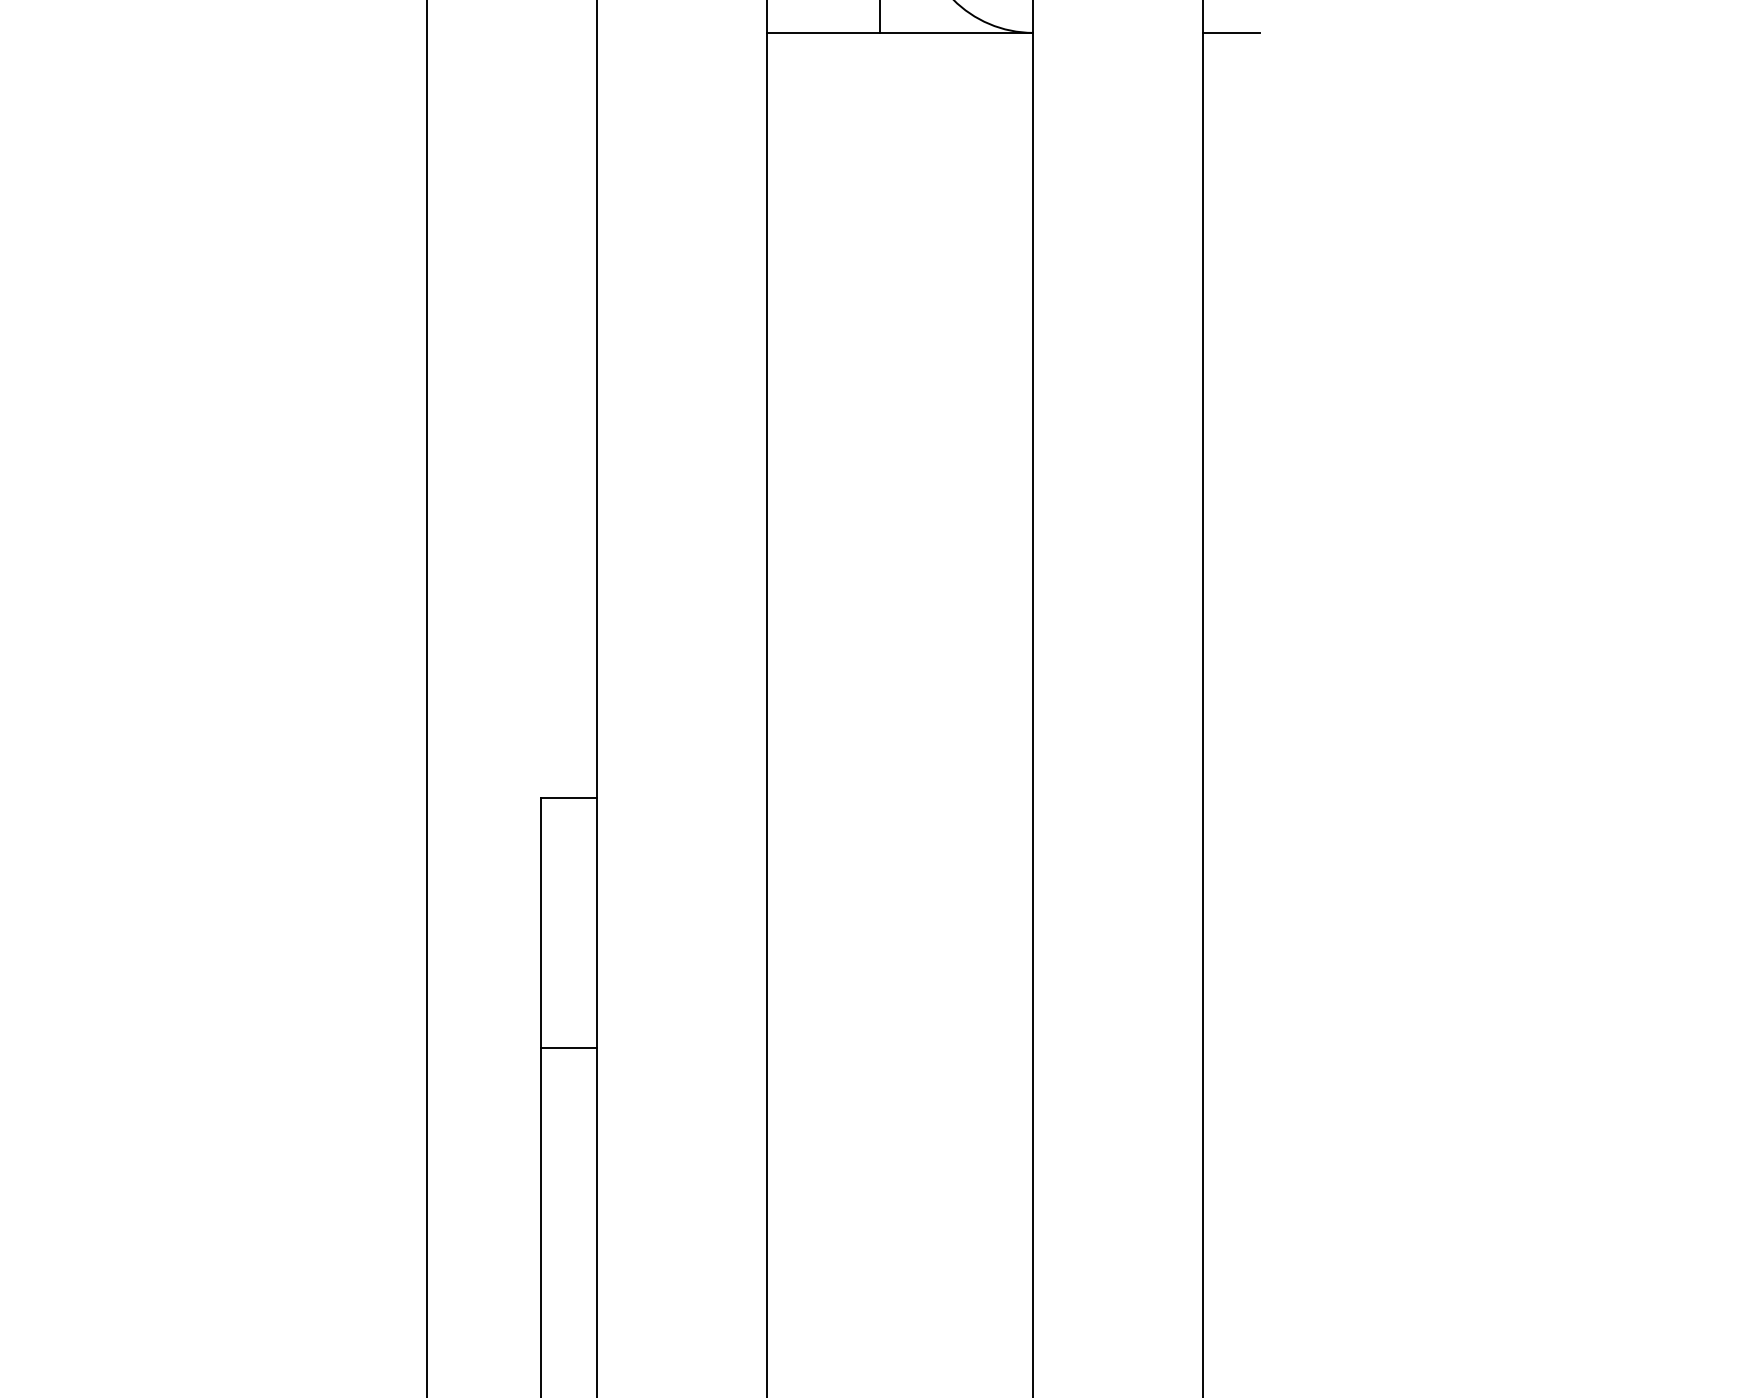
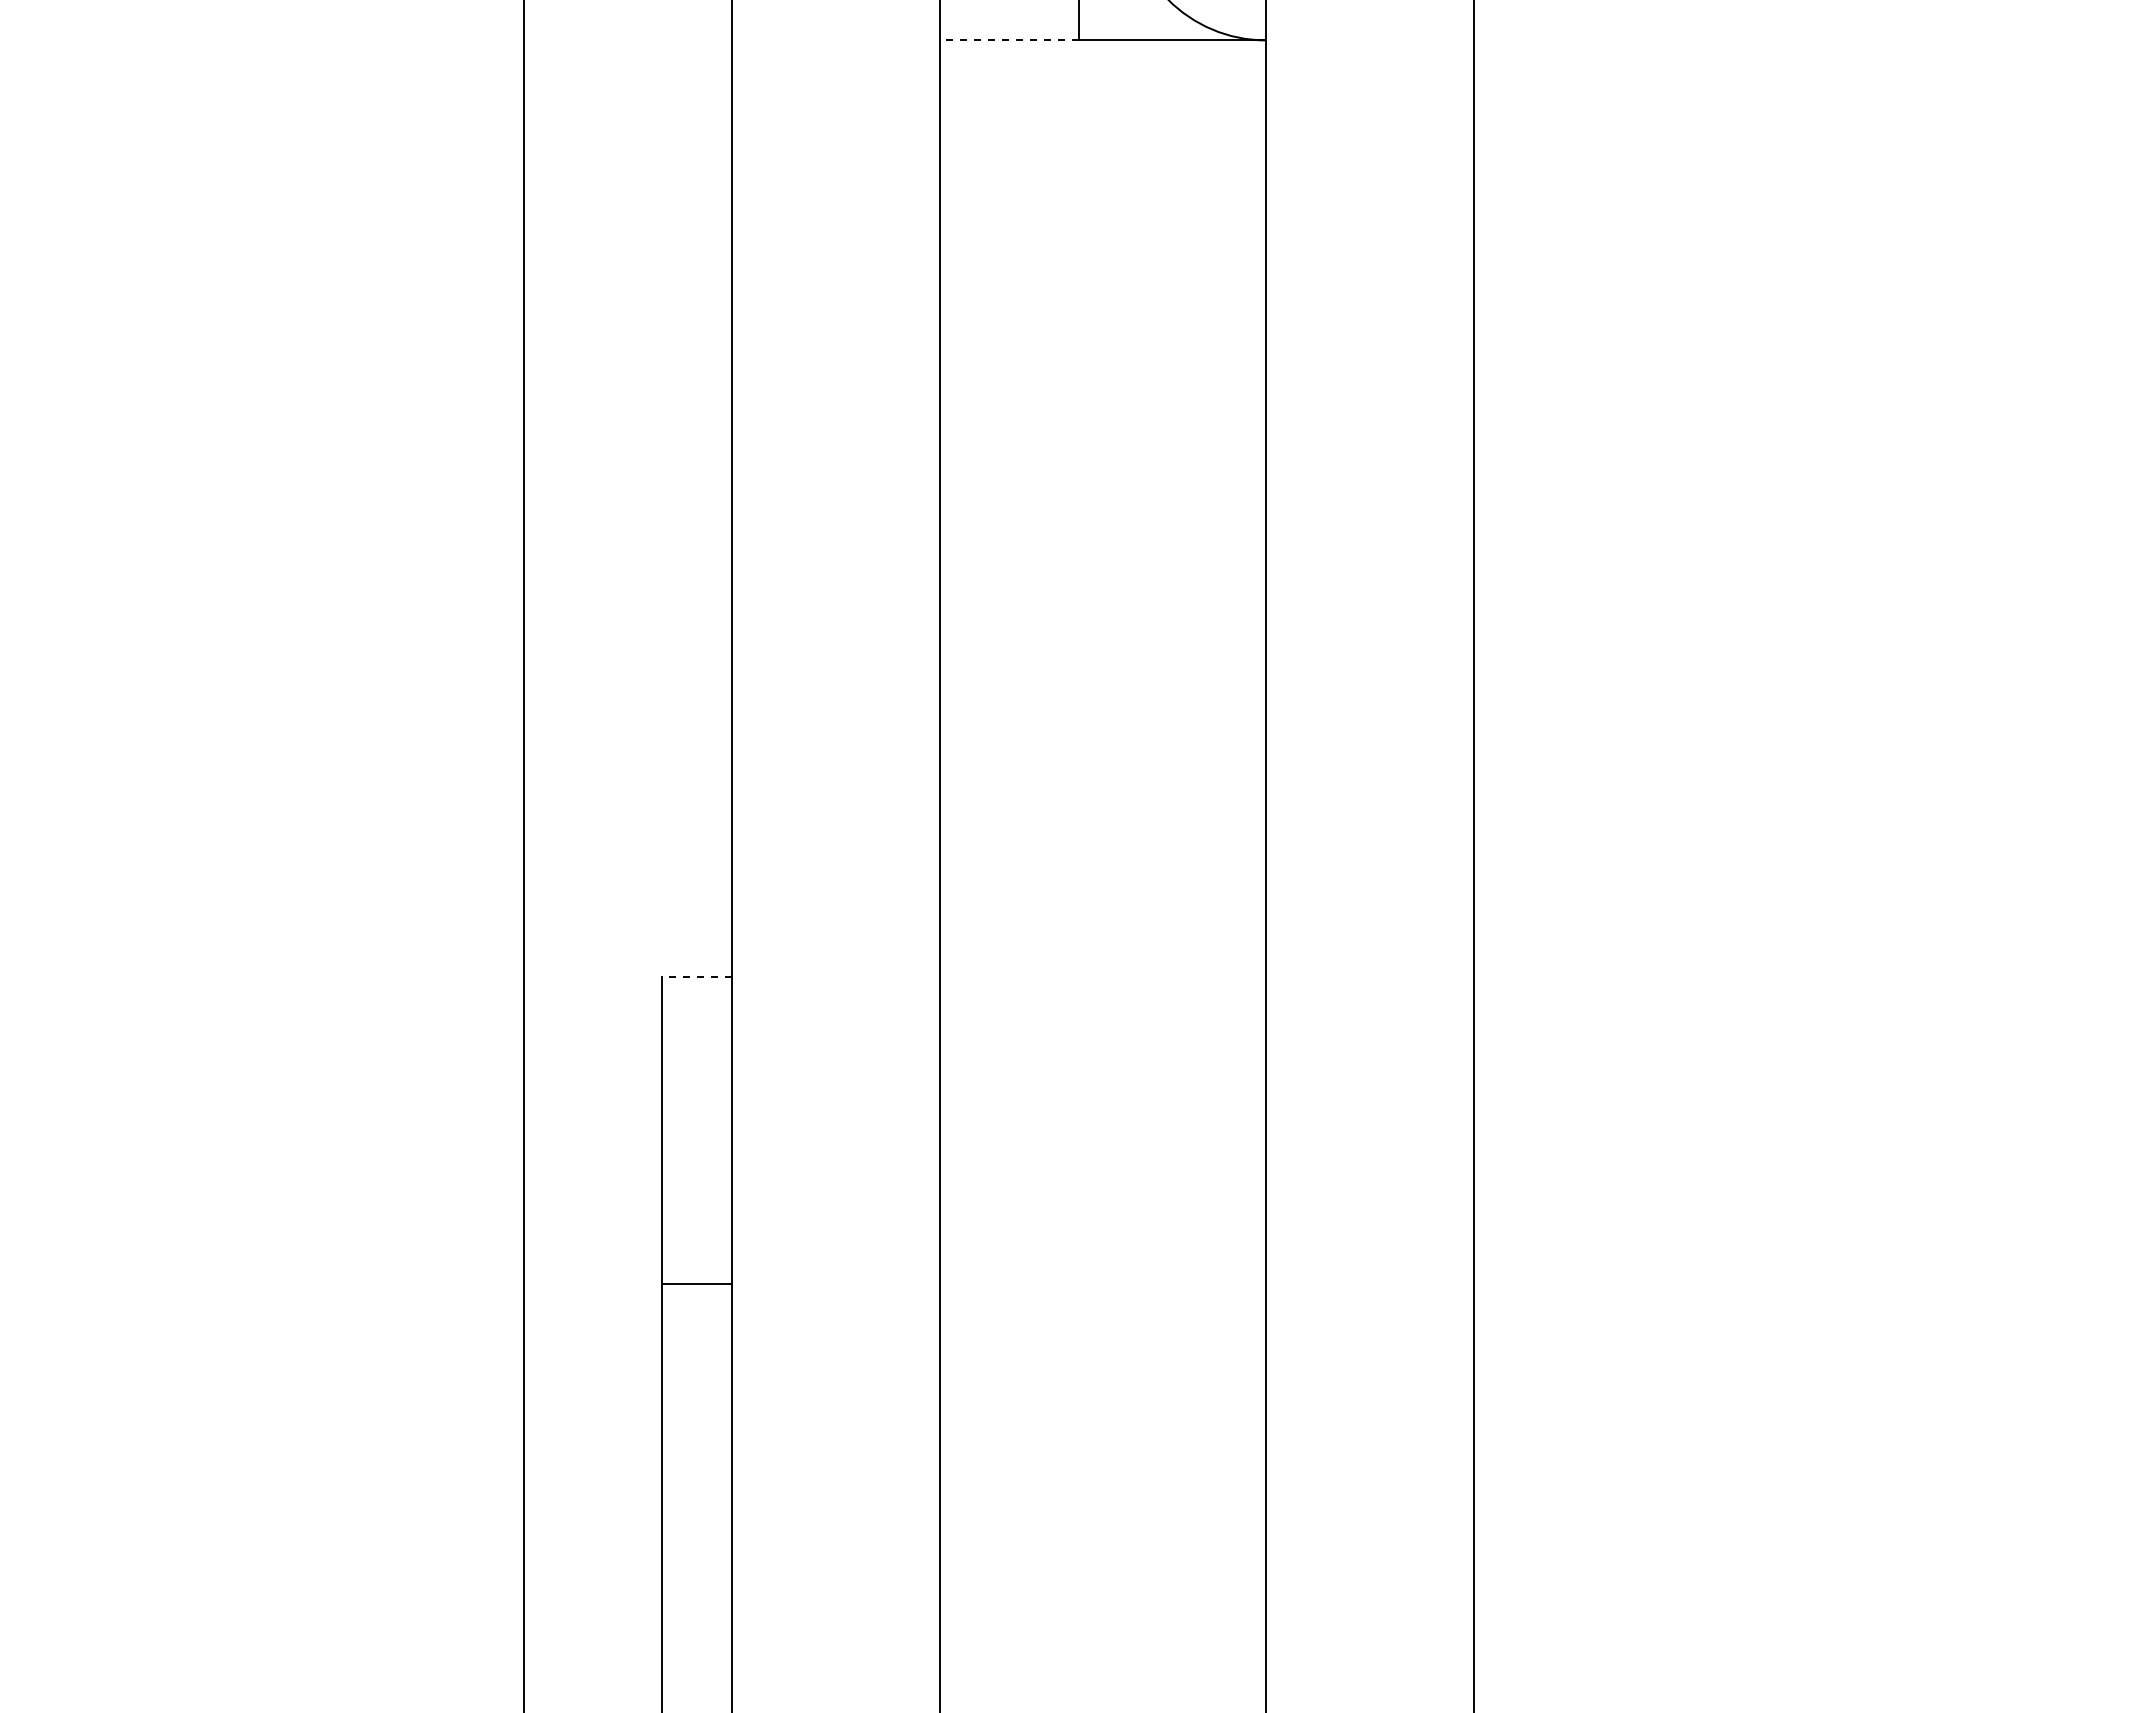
line: (823, 32) -> (1008, 40), solid -> dashed
line: (1231, 32) -> (1508, 40), removed
line: (569, 797) -> (697, 977), solid -> dashed

